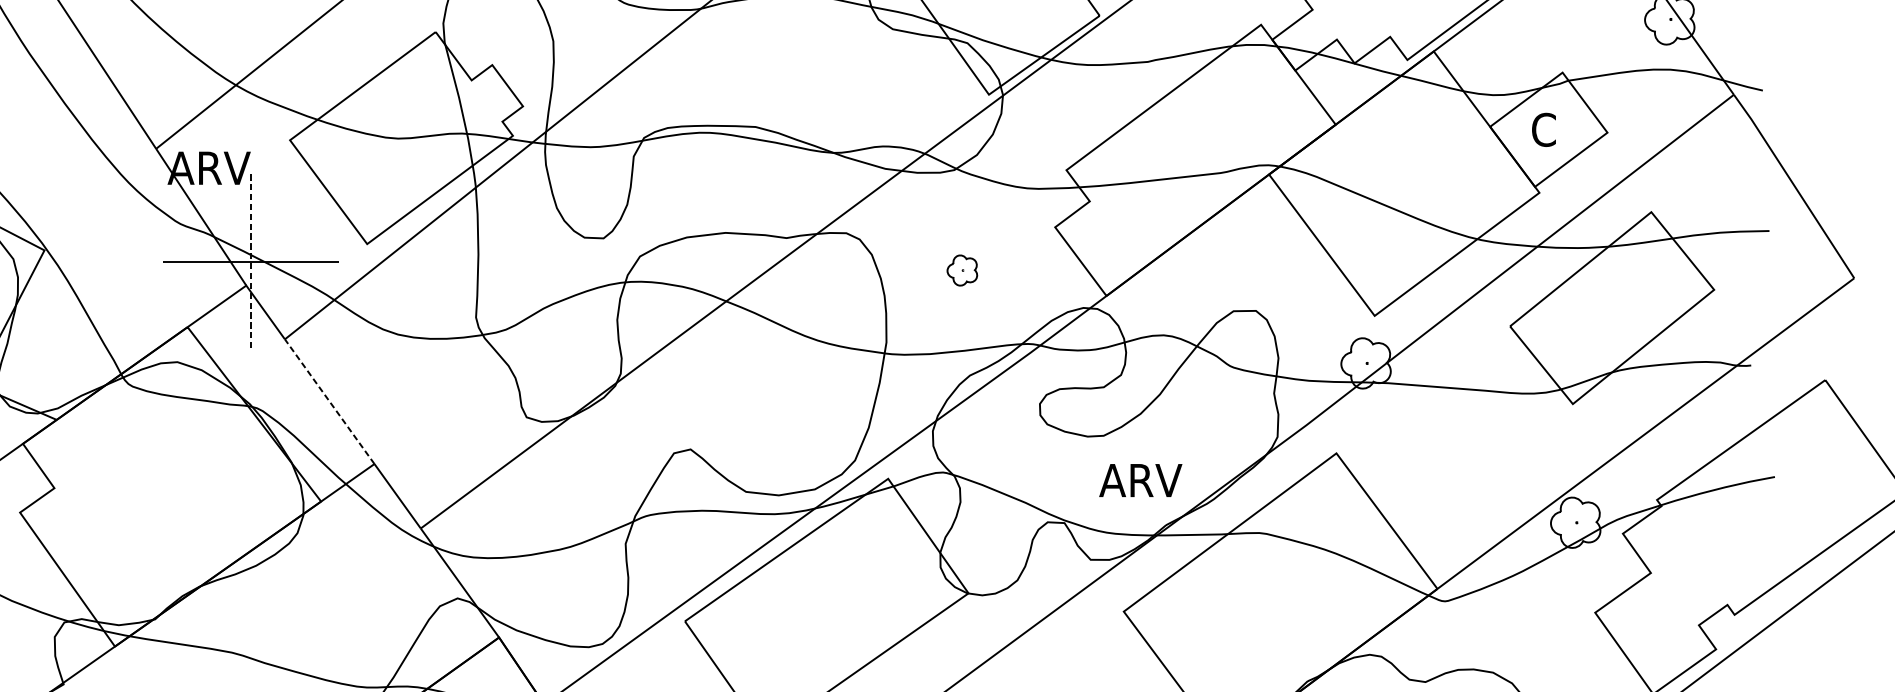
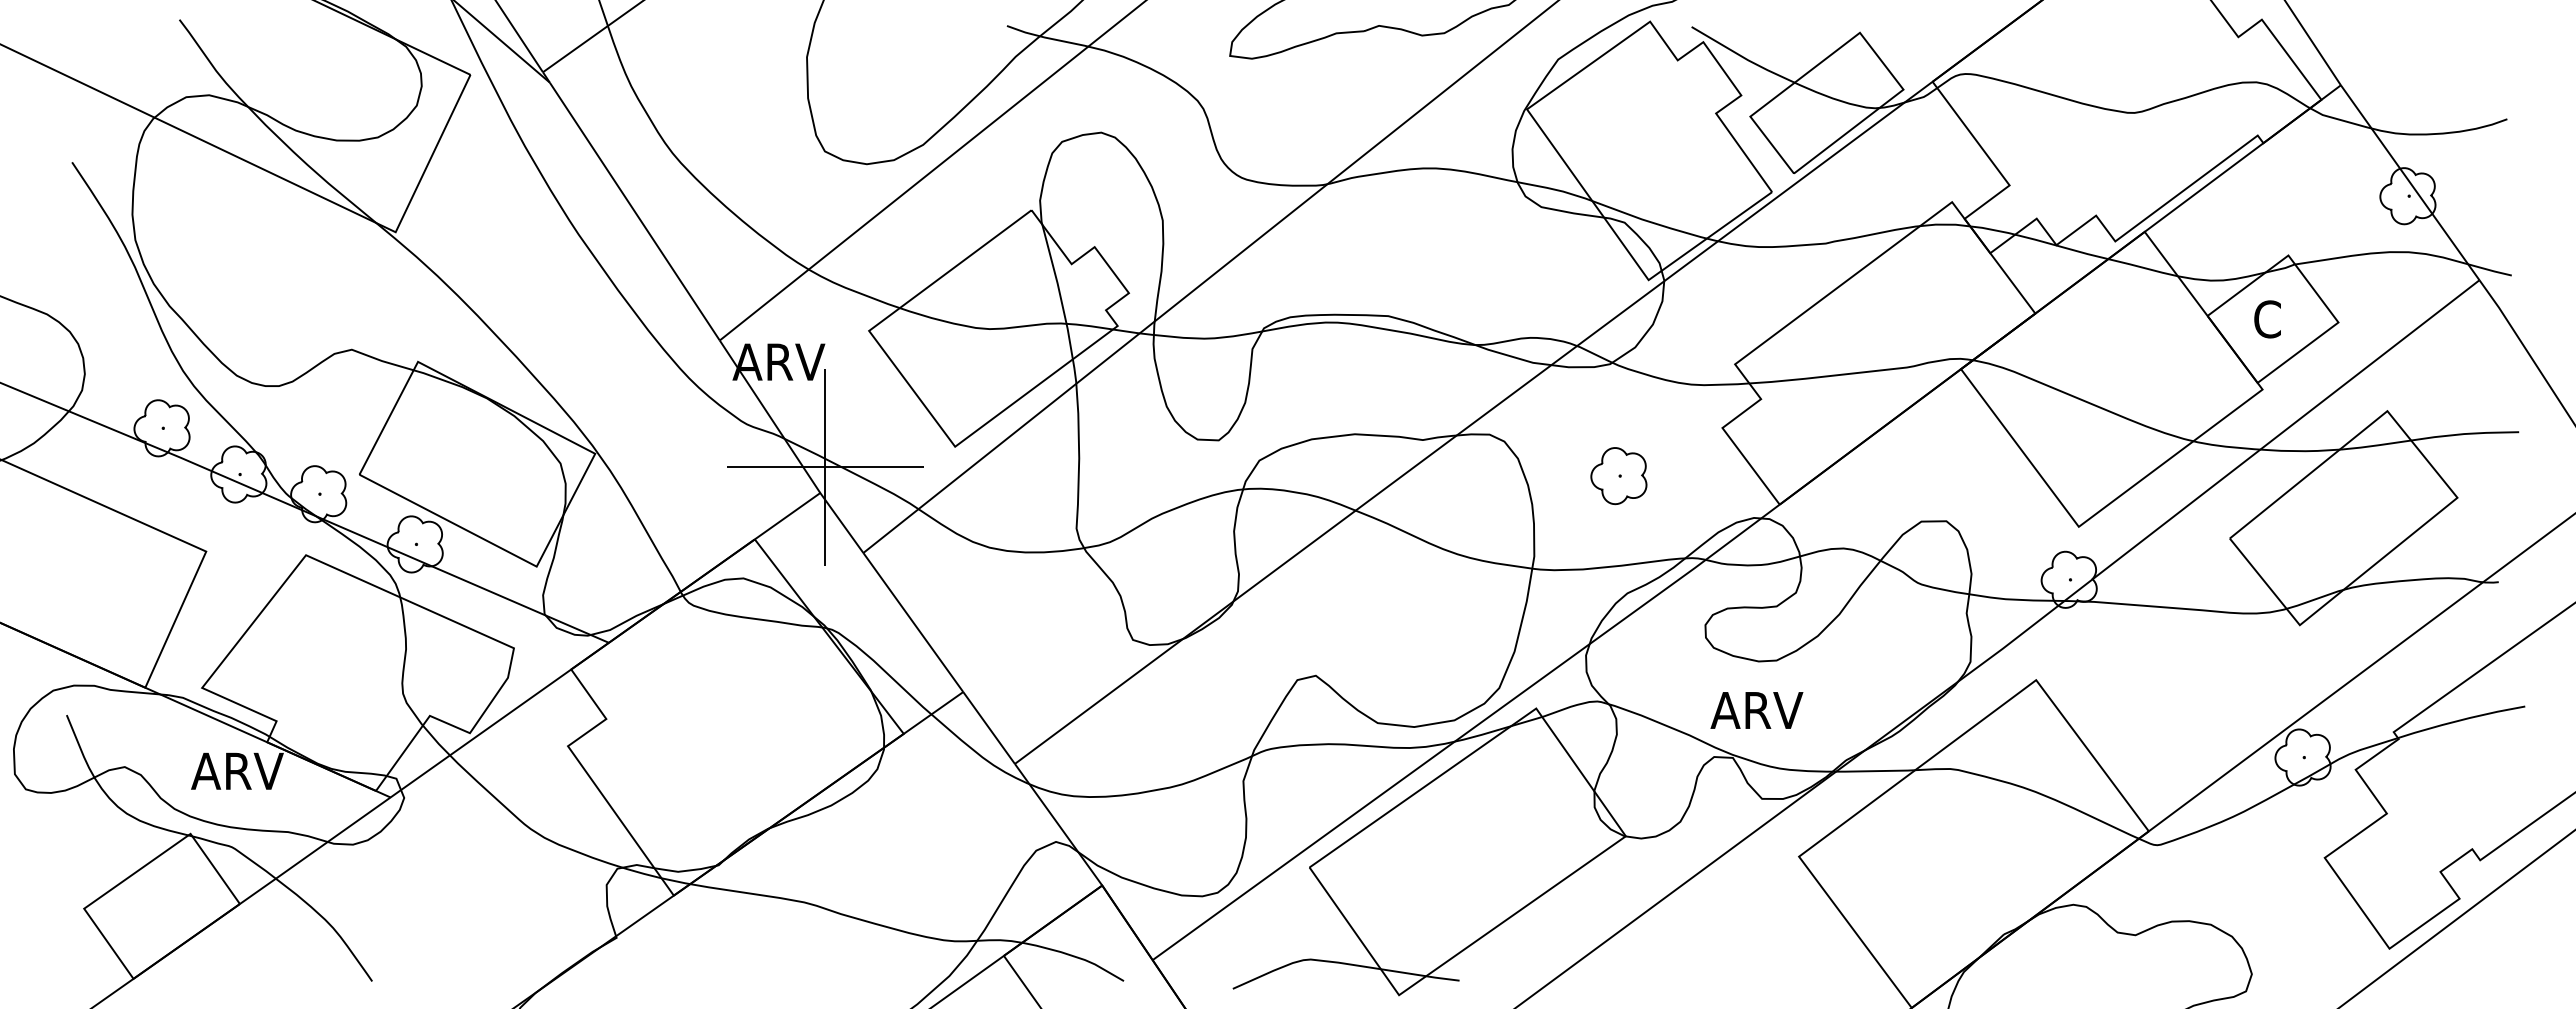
line: (250, 262) -> (825, 467), dashed -> solid
part: (961, 270) -> (1618, 476), size x1.67
line: (329, 401) -> (913, 622), dashed -> solid
text: (1140, 480) -> (1756, 710), moved

